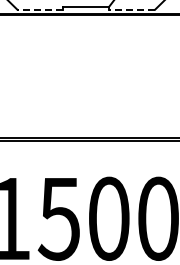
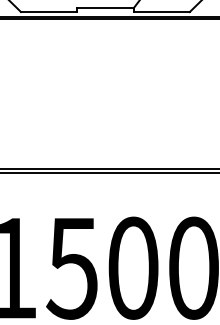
line: (40, 9) -> (49, 11), dashed -> solid
line: (132, 9) -> (162, 11), dashed -> solid

